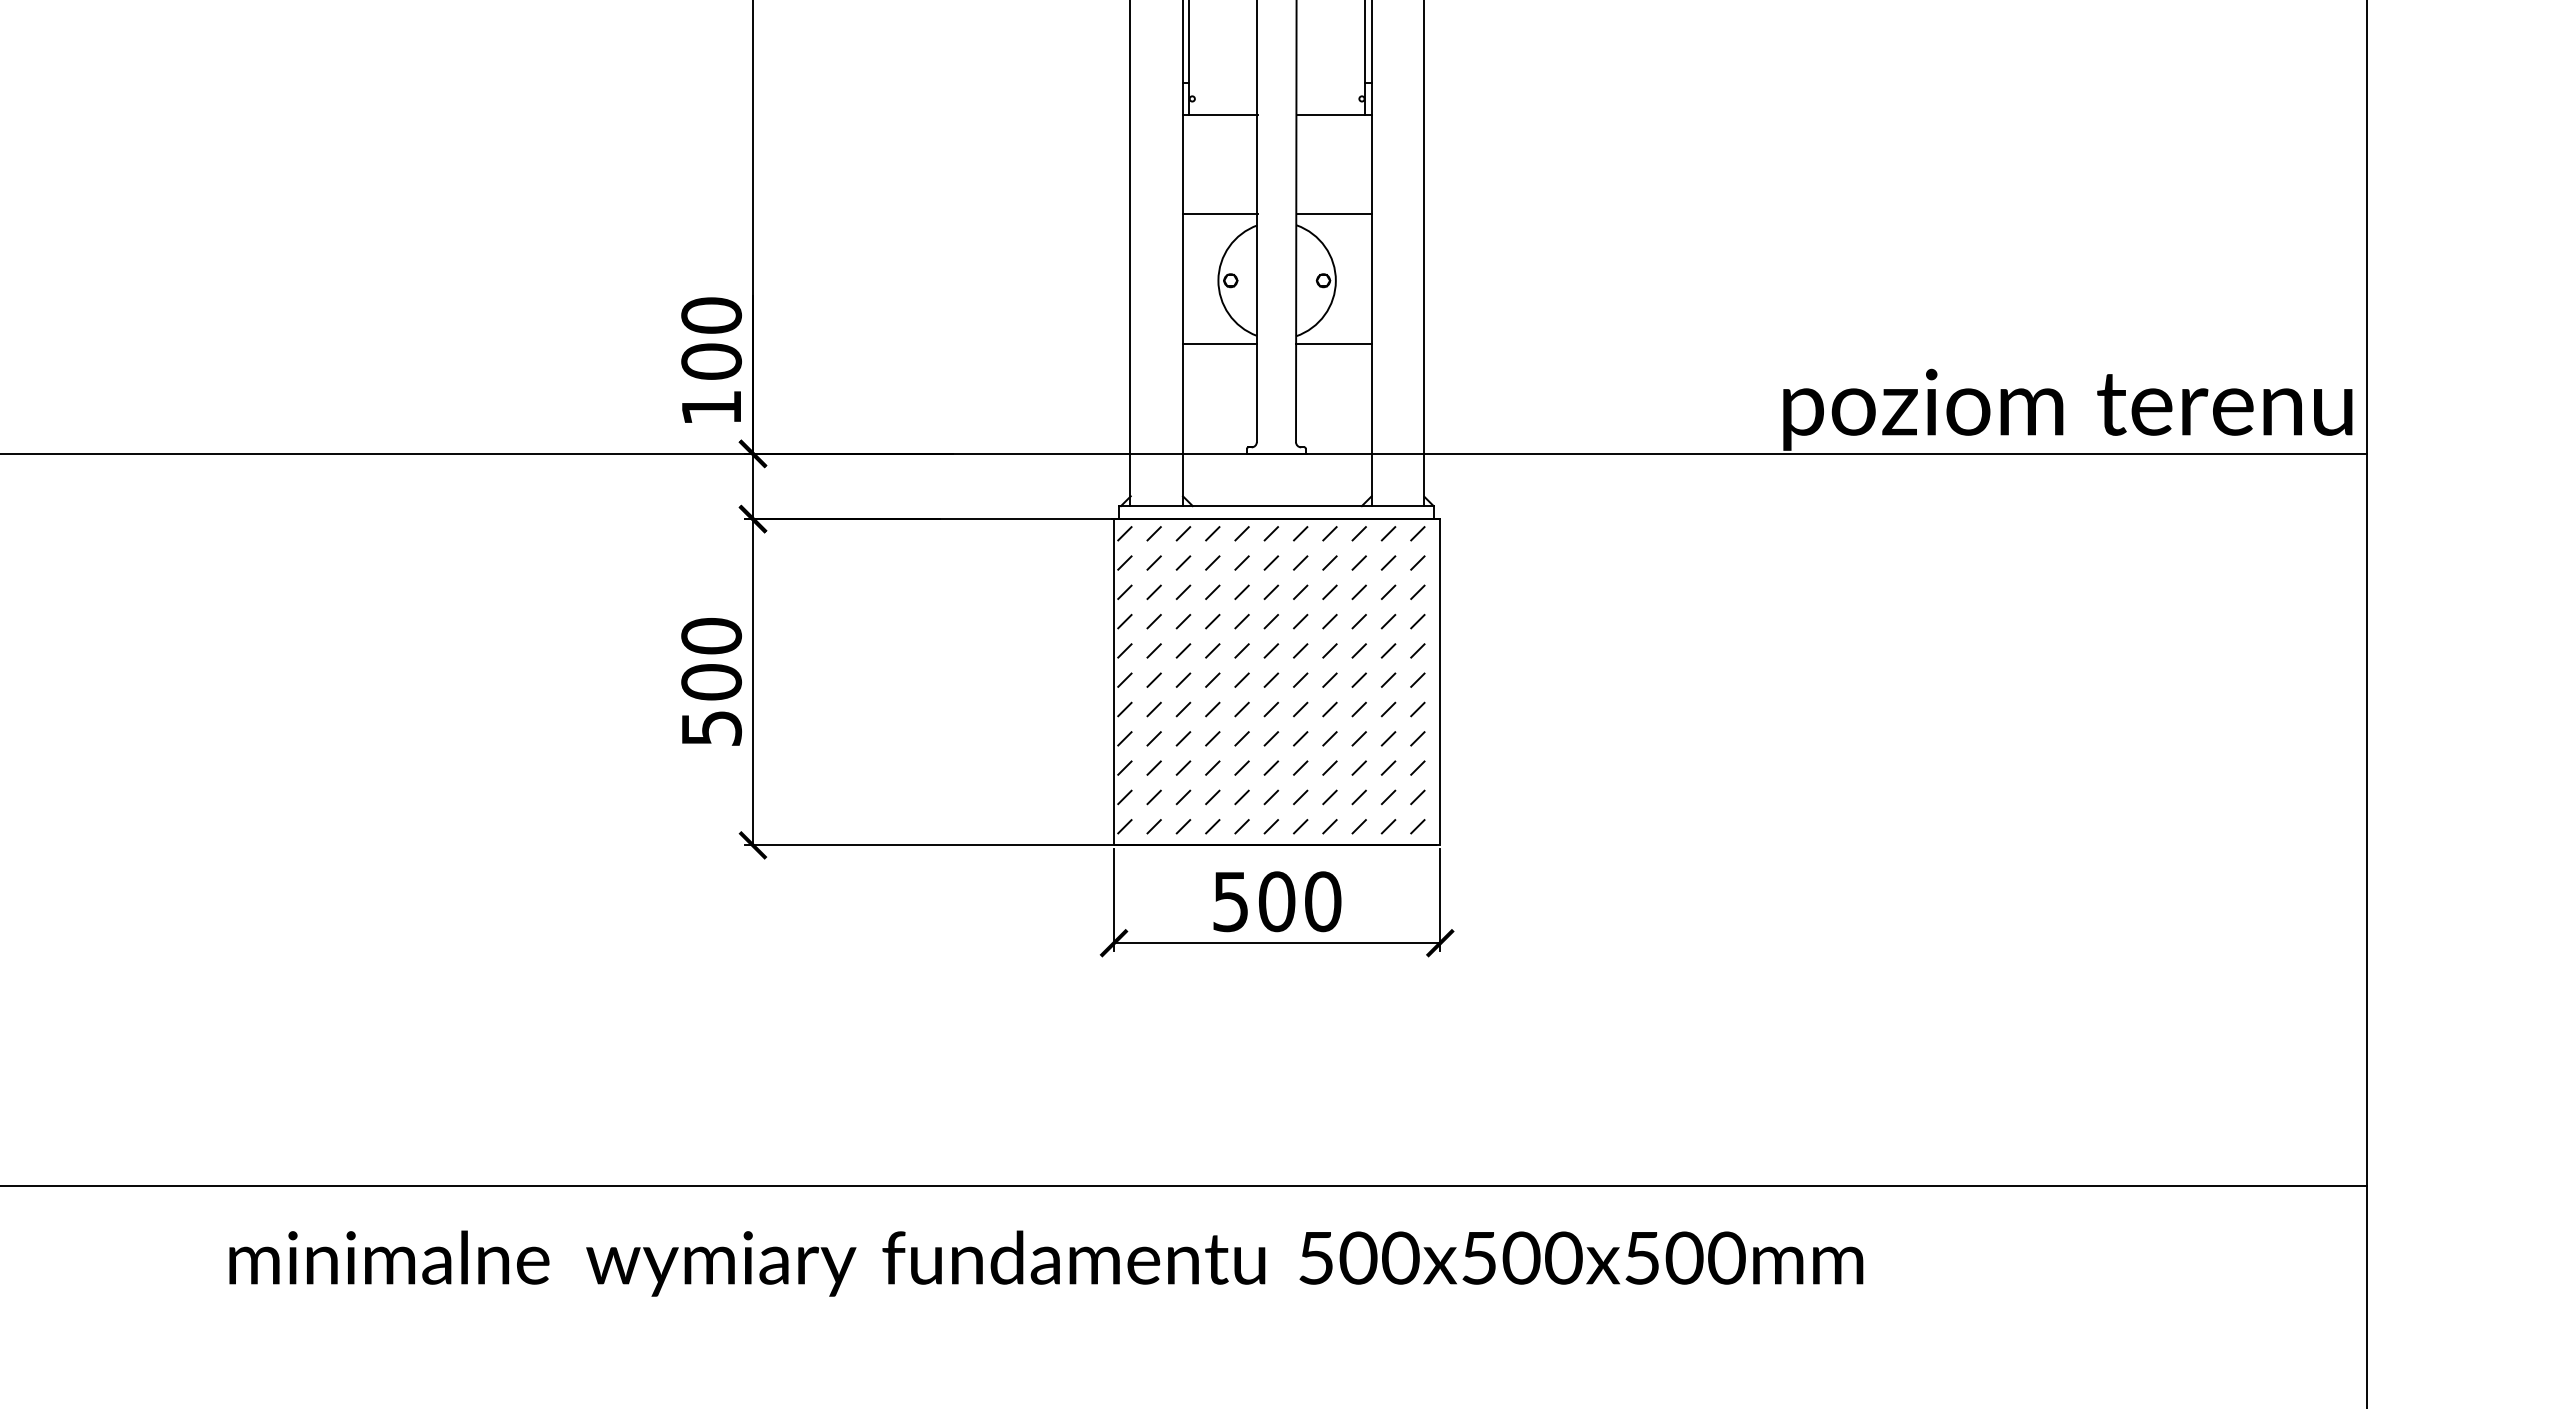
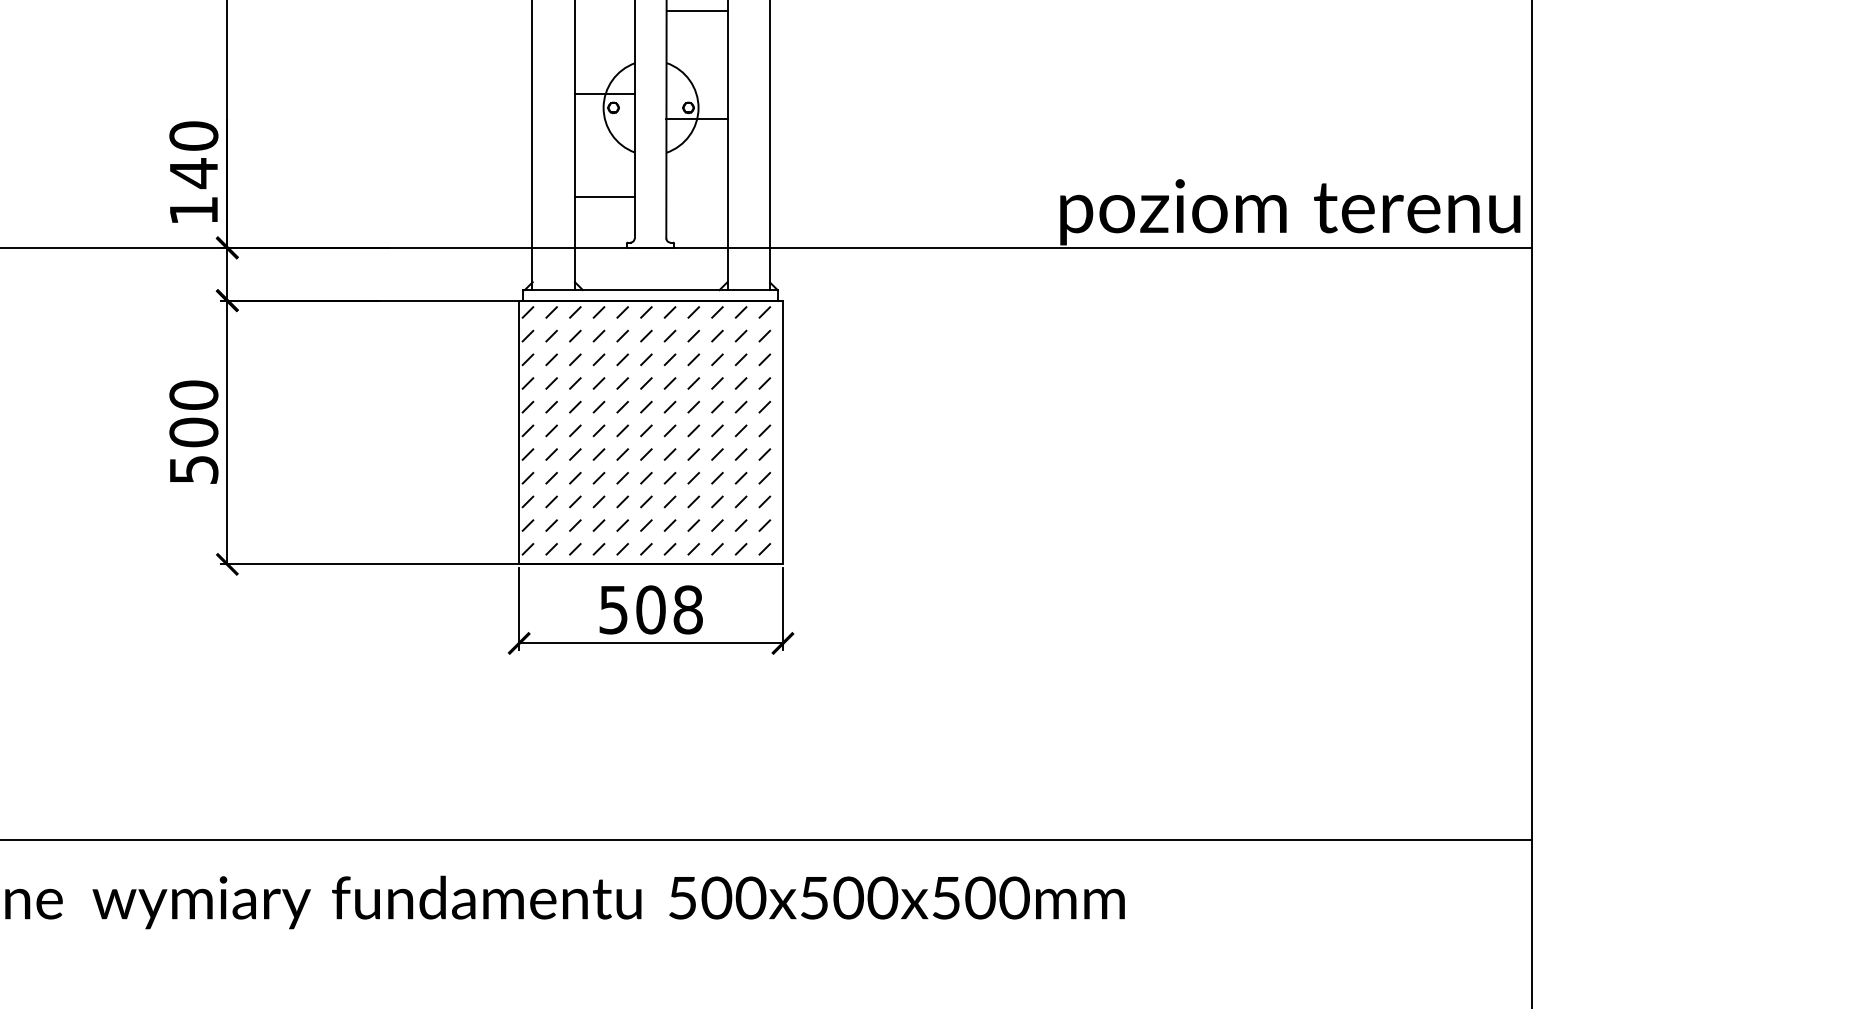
line: (1219, 213) -> (604, 93), moved
line: (1333, 213) -> (696, 10), moved
line: (1219, 344) -> (604, 197), moved
line: (1333, 344) -> (696, 119), moved
text: (711, 361) -> (193, 173), 100 -> 140
text: (1323, 901) -> (688, 609), 500 -> 508

